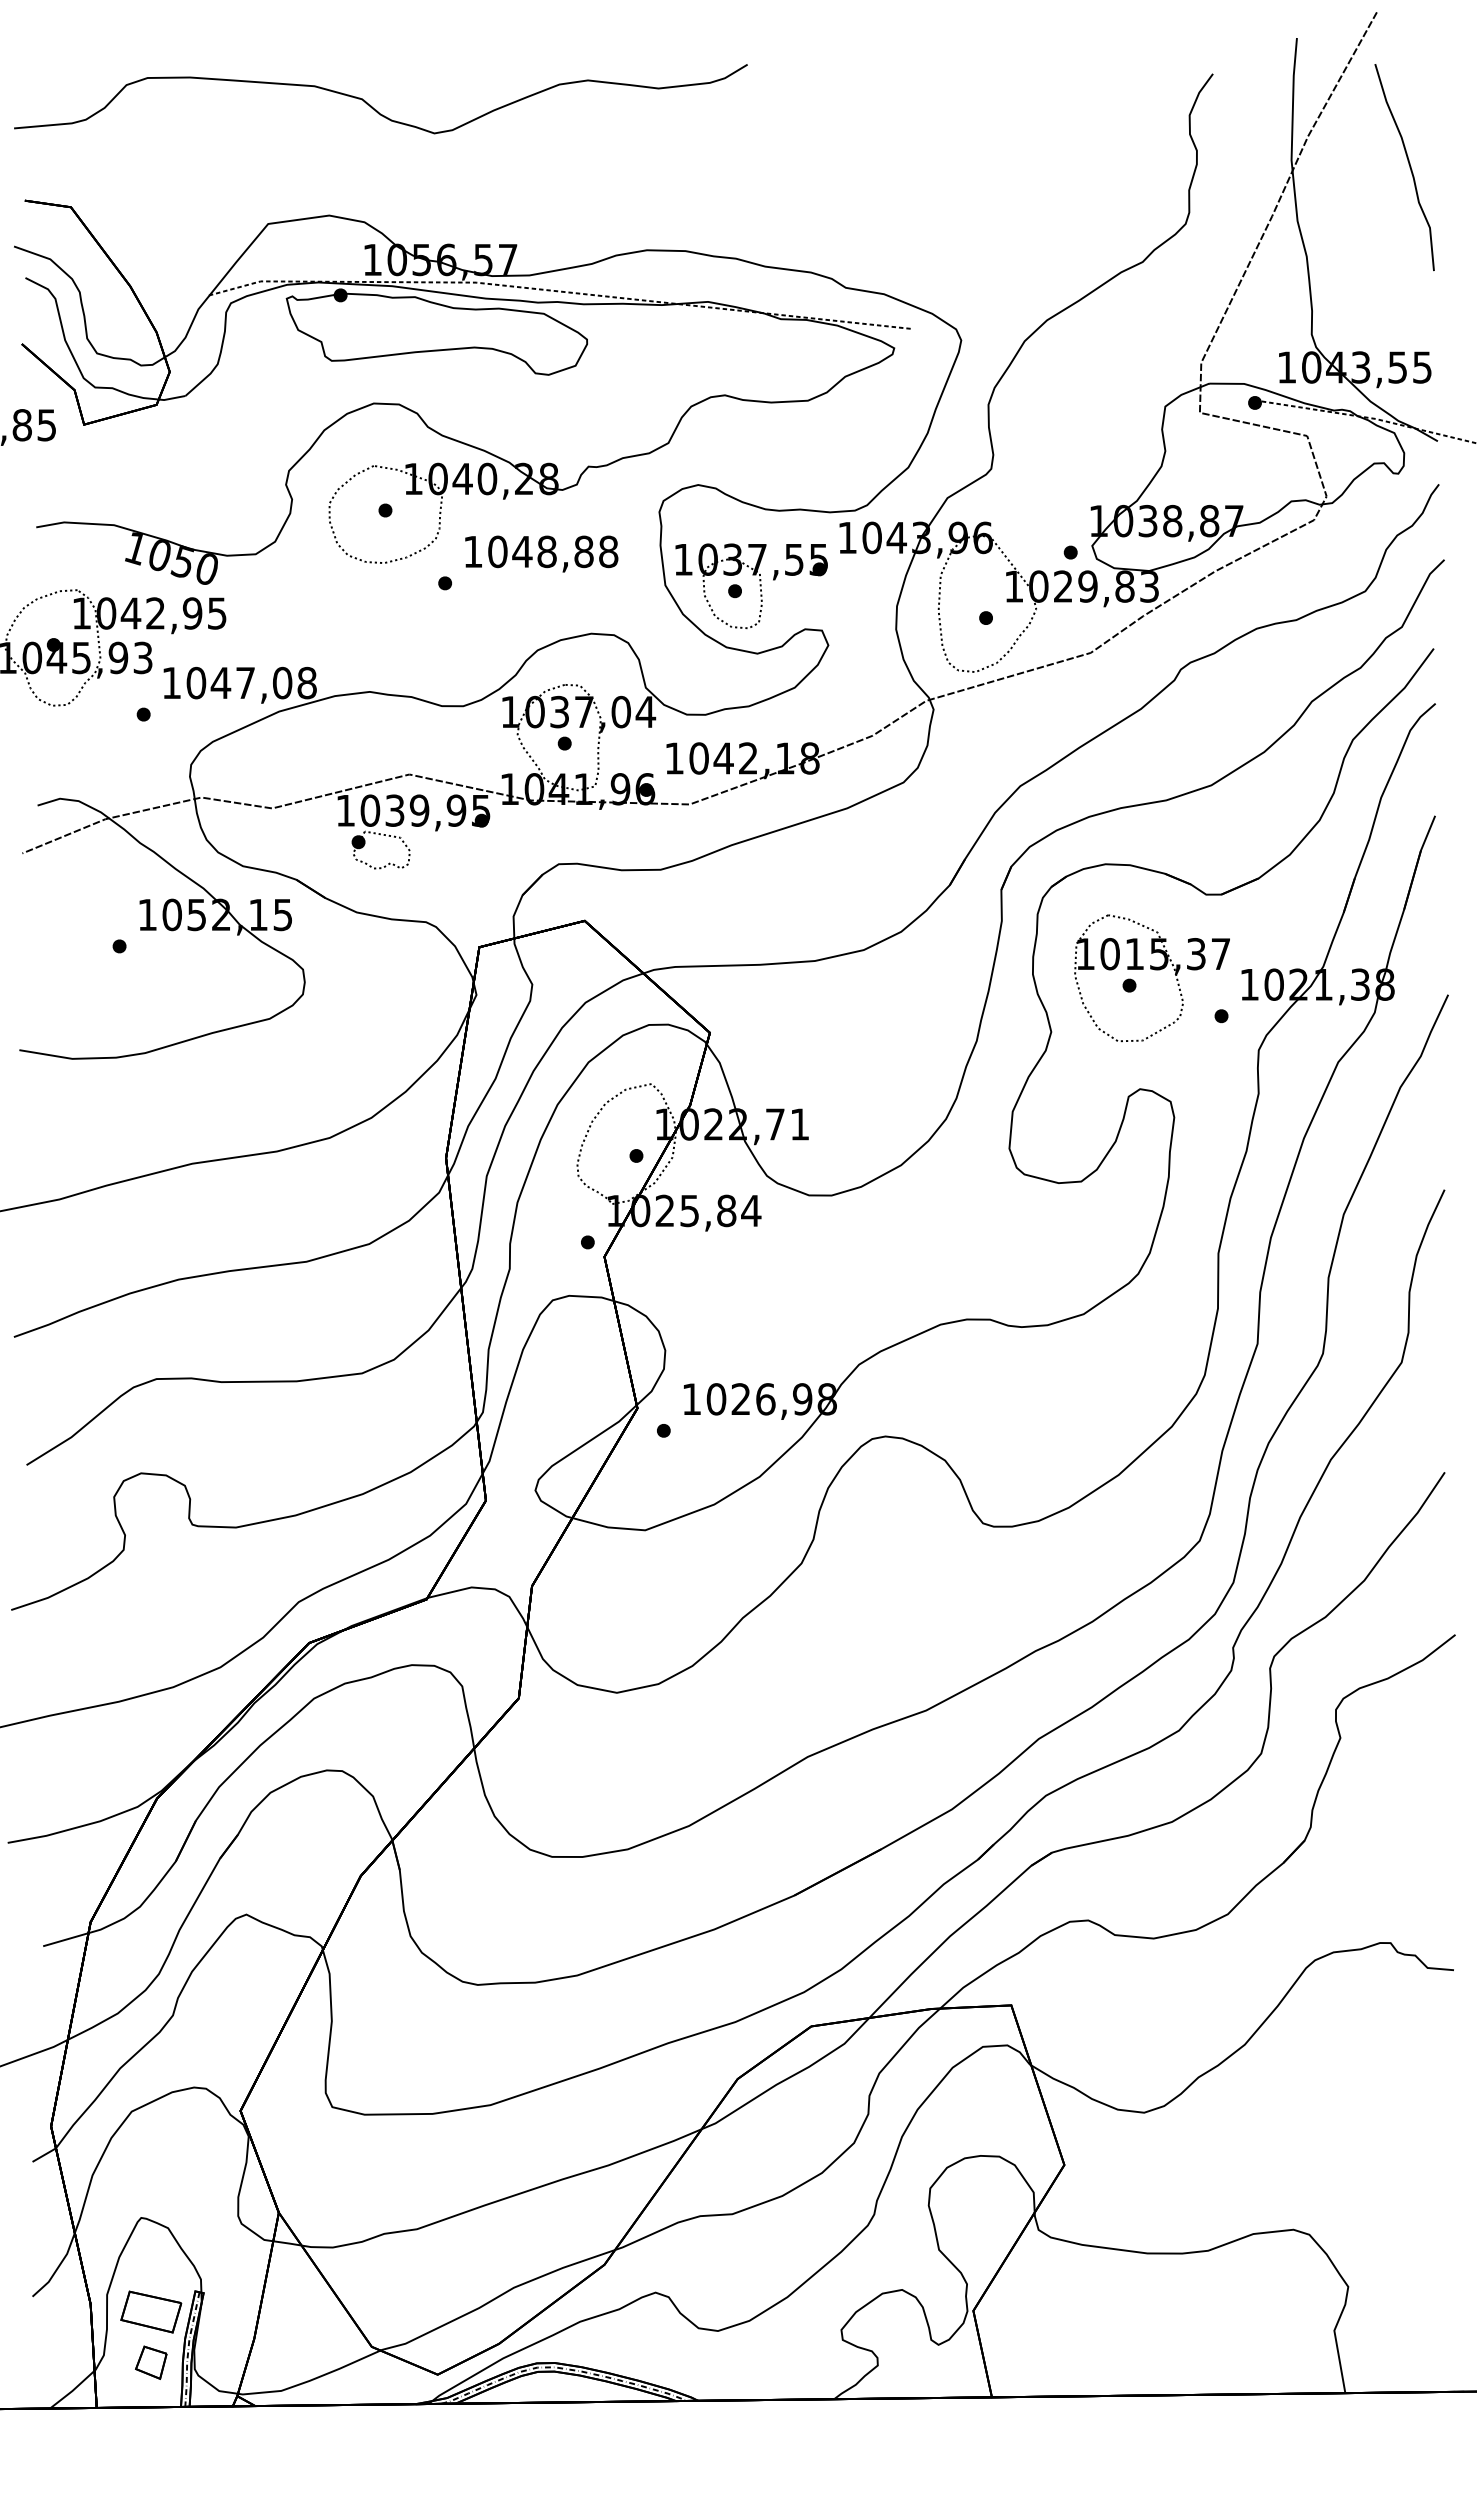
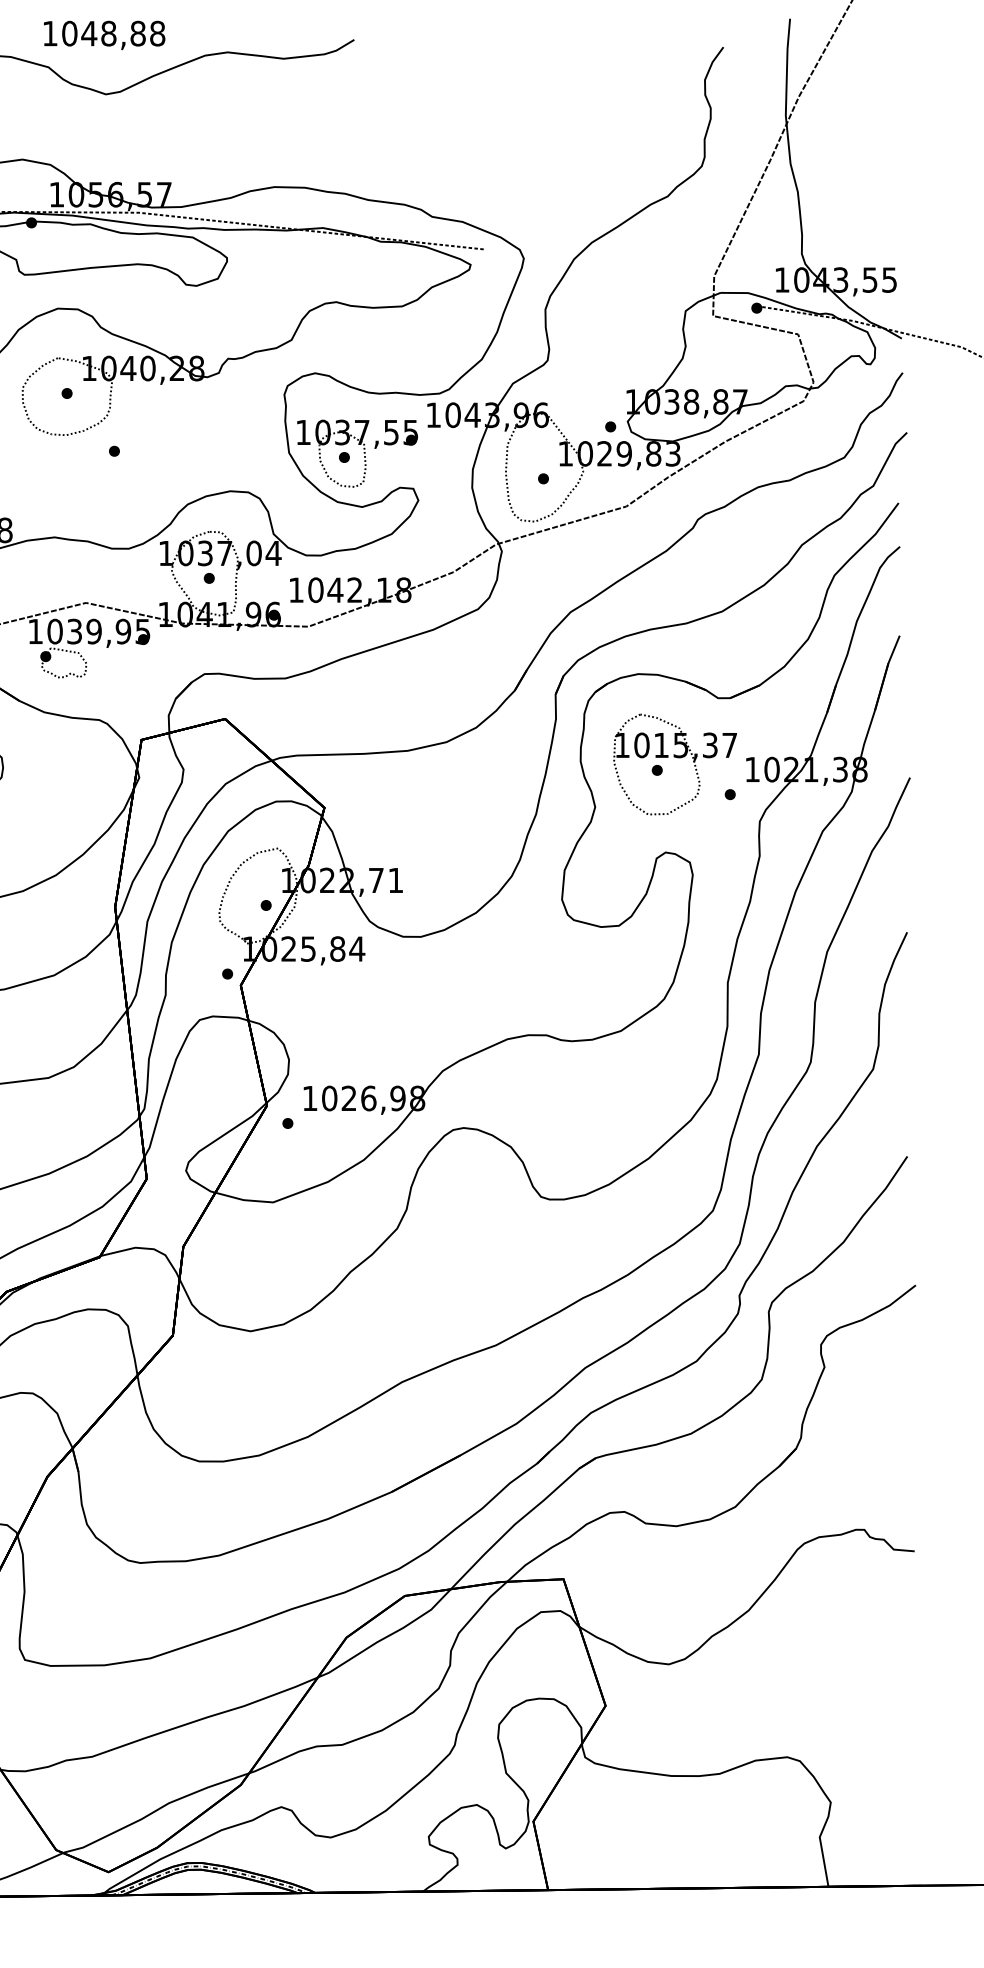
curve: (1408, 164) -> (878, 119), removed
text: (541, 553) -> (104, 34), moved

